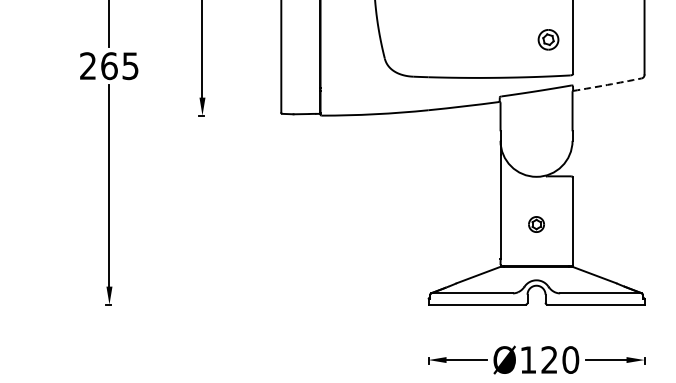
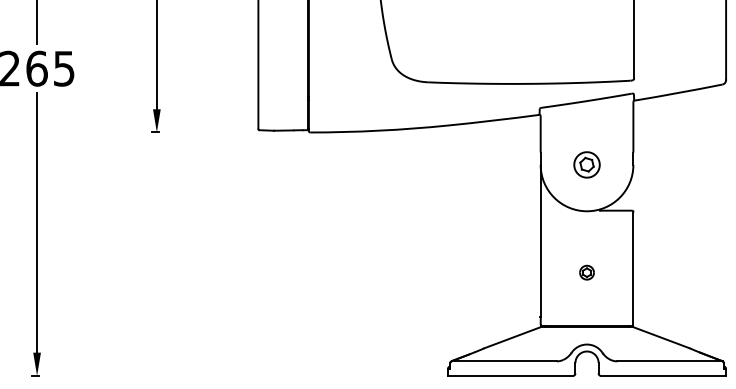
part: (548, 39) -> (586, 164), moved
arc: (607, 84) -> (678, 92), dashed -> solid
part: (536, 224) -> (586, 272), size x0.71

